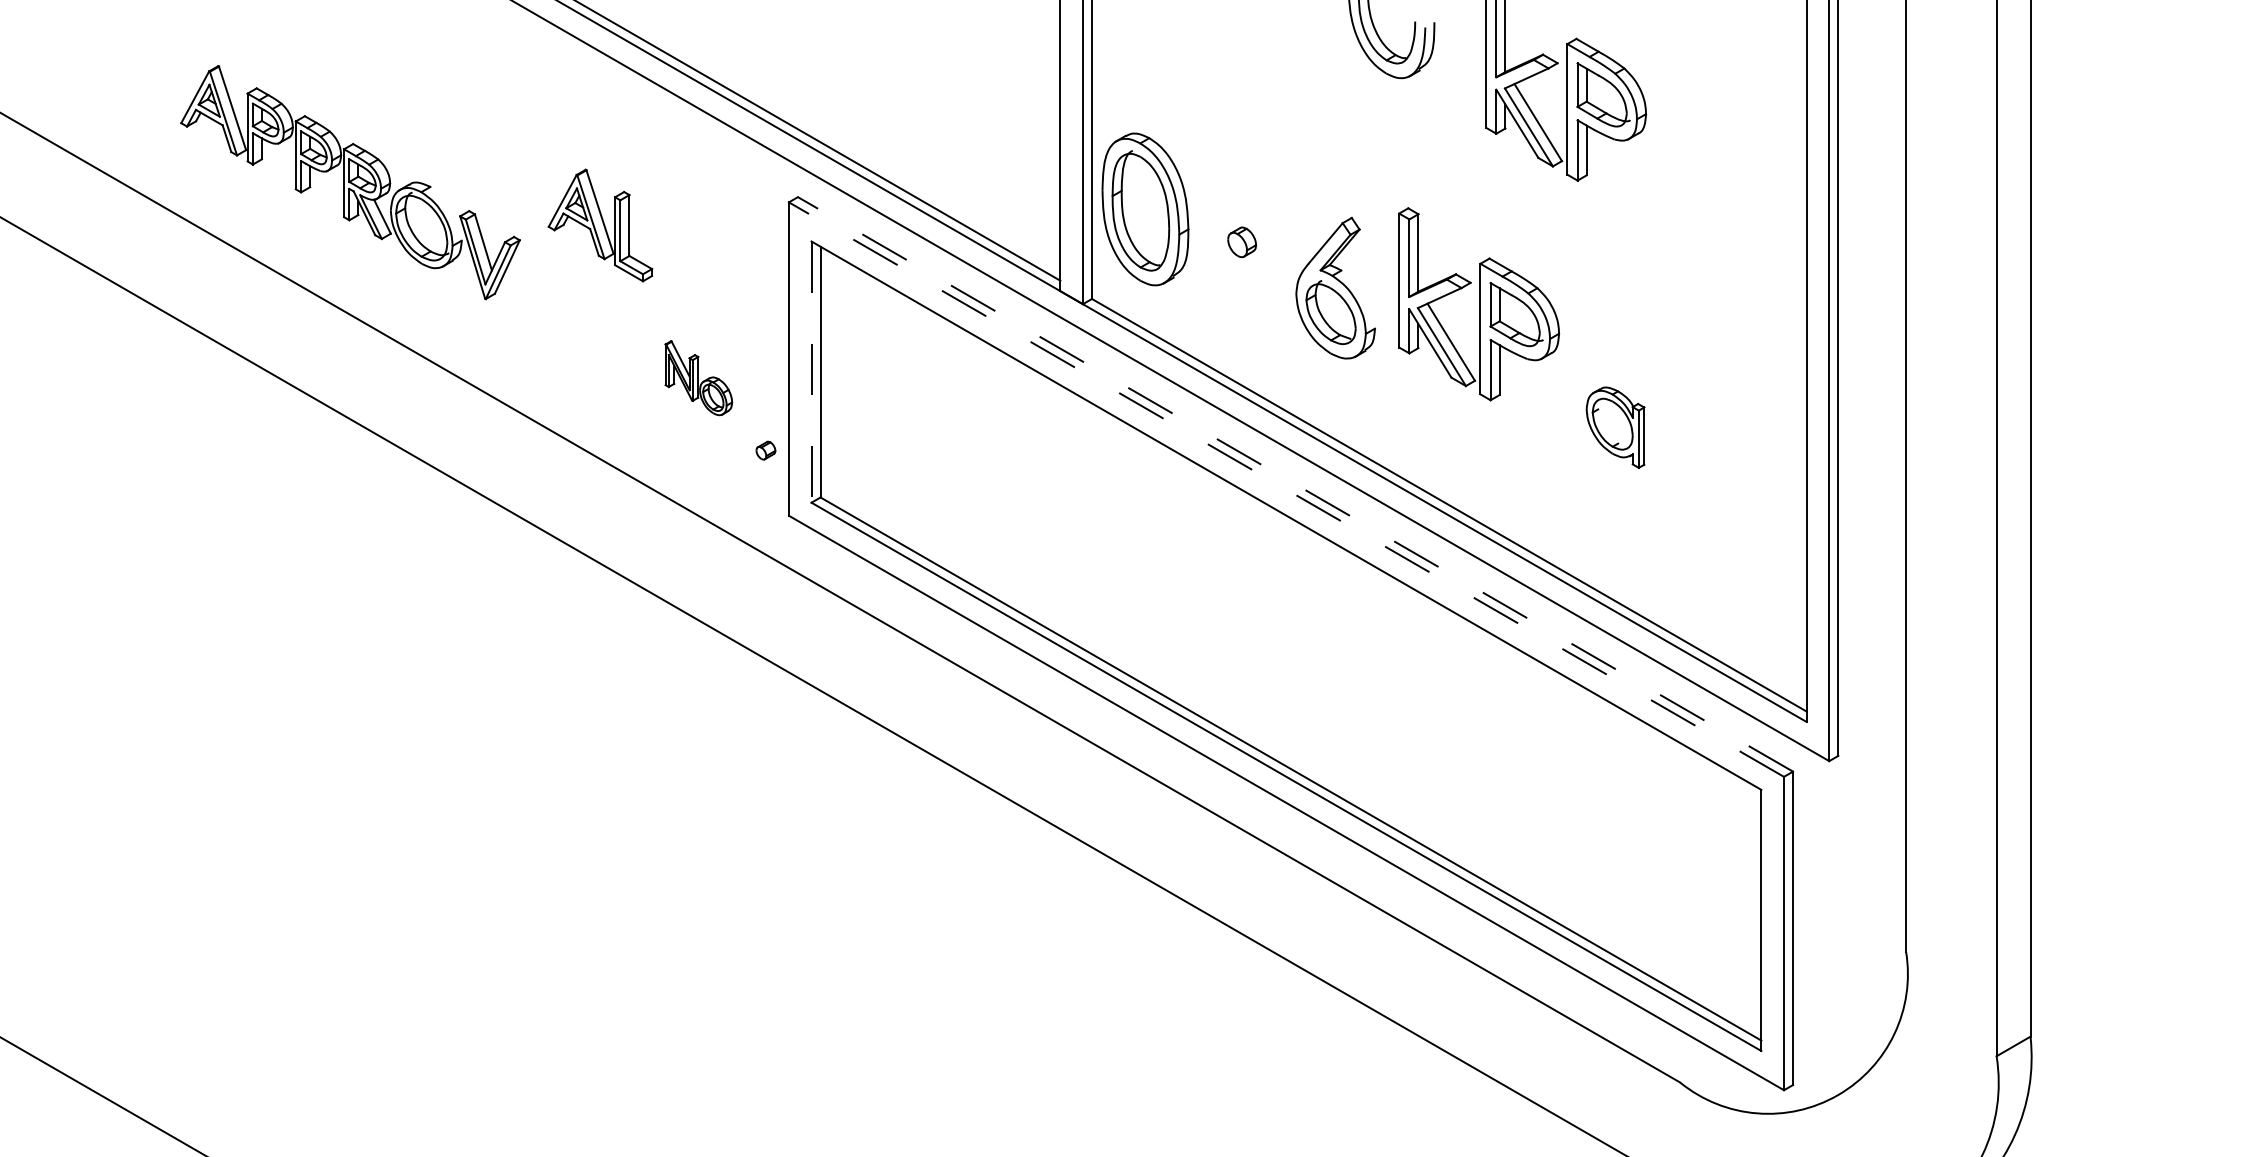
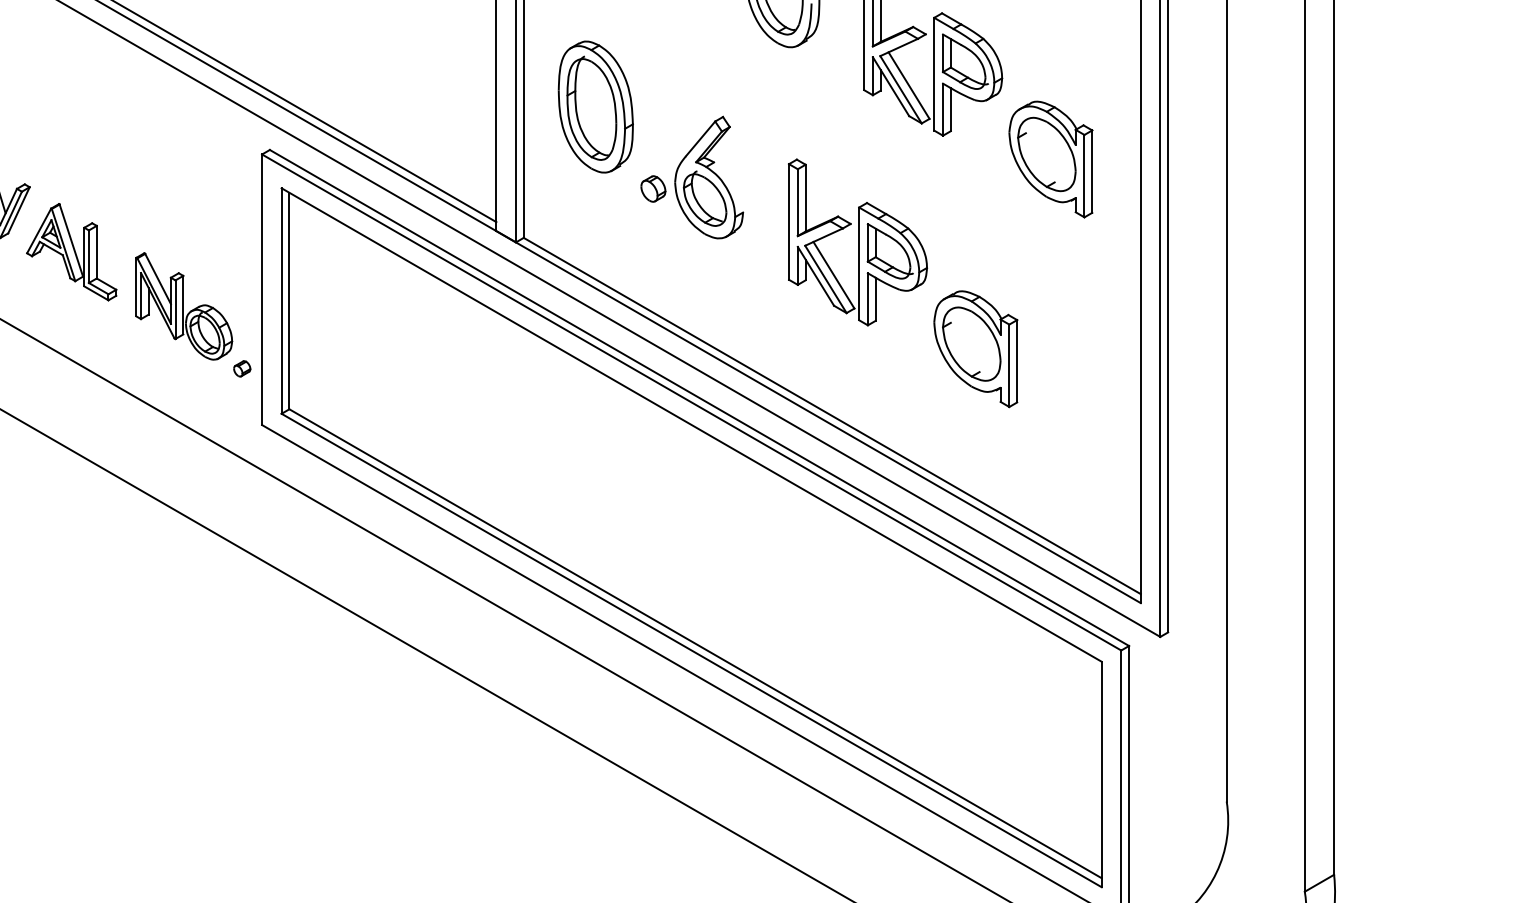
part: (1702, 208) -> (1050, 159), added
part: (1145, 209) -> (595, 107), moved
part: (600, 225) -> (71, 252), moved
part: (1335, 287) -> (708, 177), moved
line: (811, 372) -> (281, 301), dashed -> solid
part: (698, 377) -> (184, 305), size x1.67
part: (1615, 427) -> (975, 348), size x1.67
line: (1295, 484) -> (699, 398), dashed -> solid
line: (1286, 489) -> (691, 402), dashed -> solid

